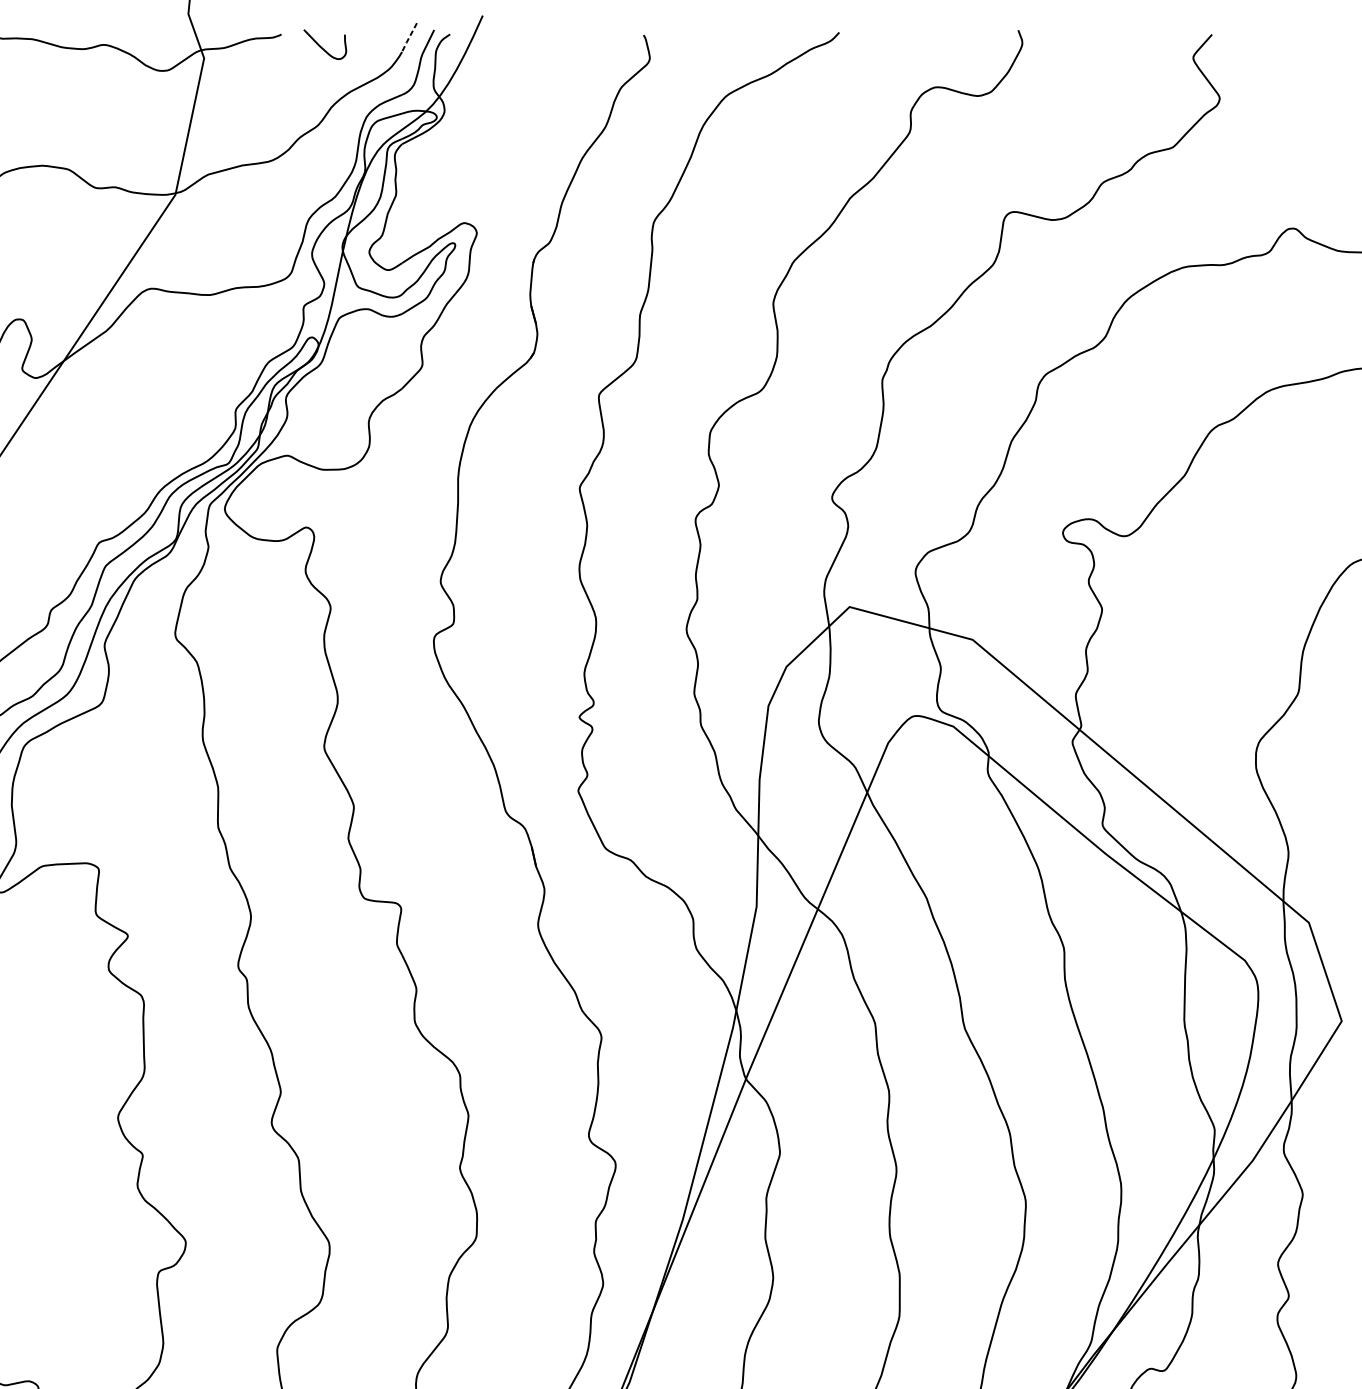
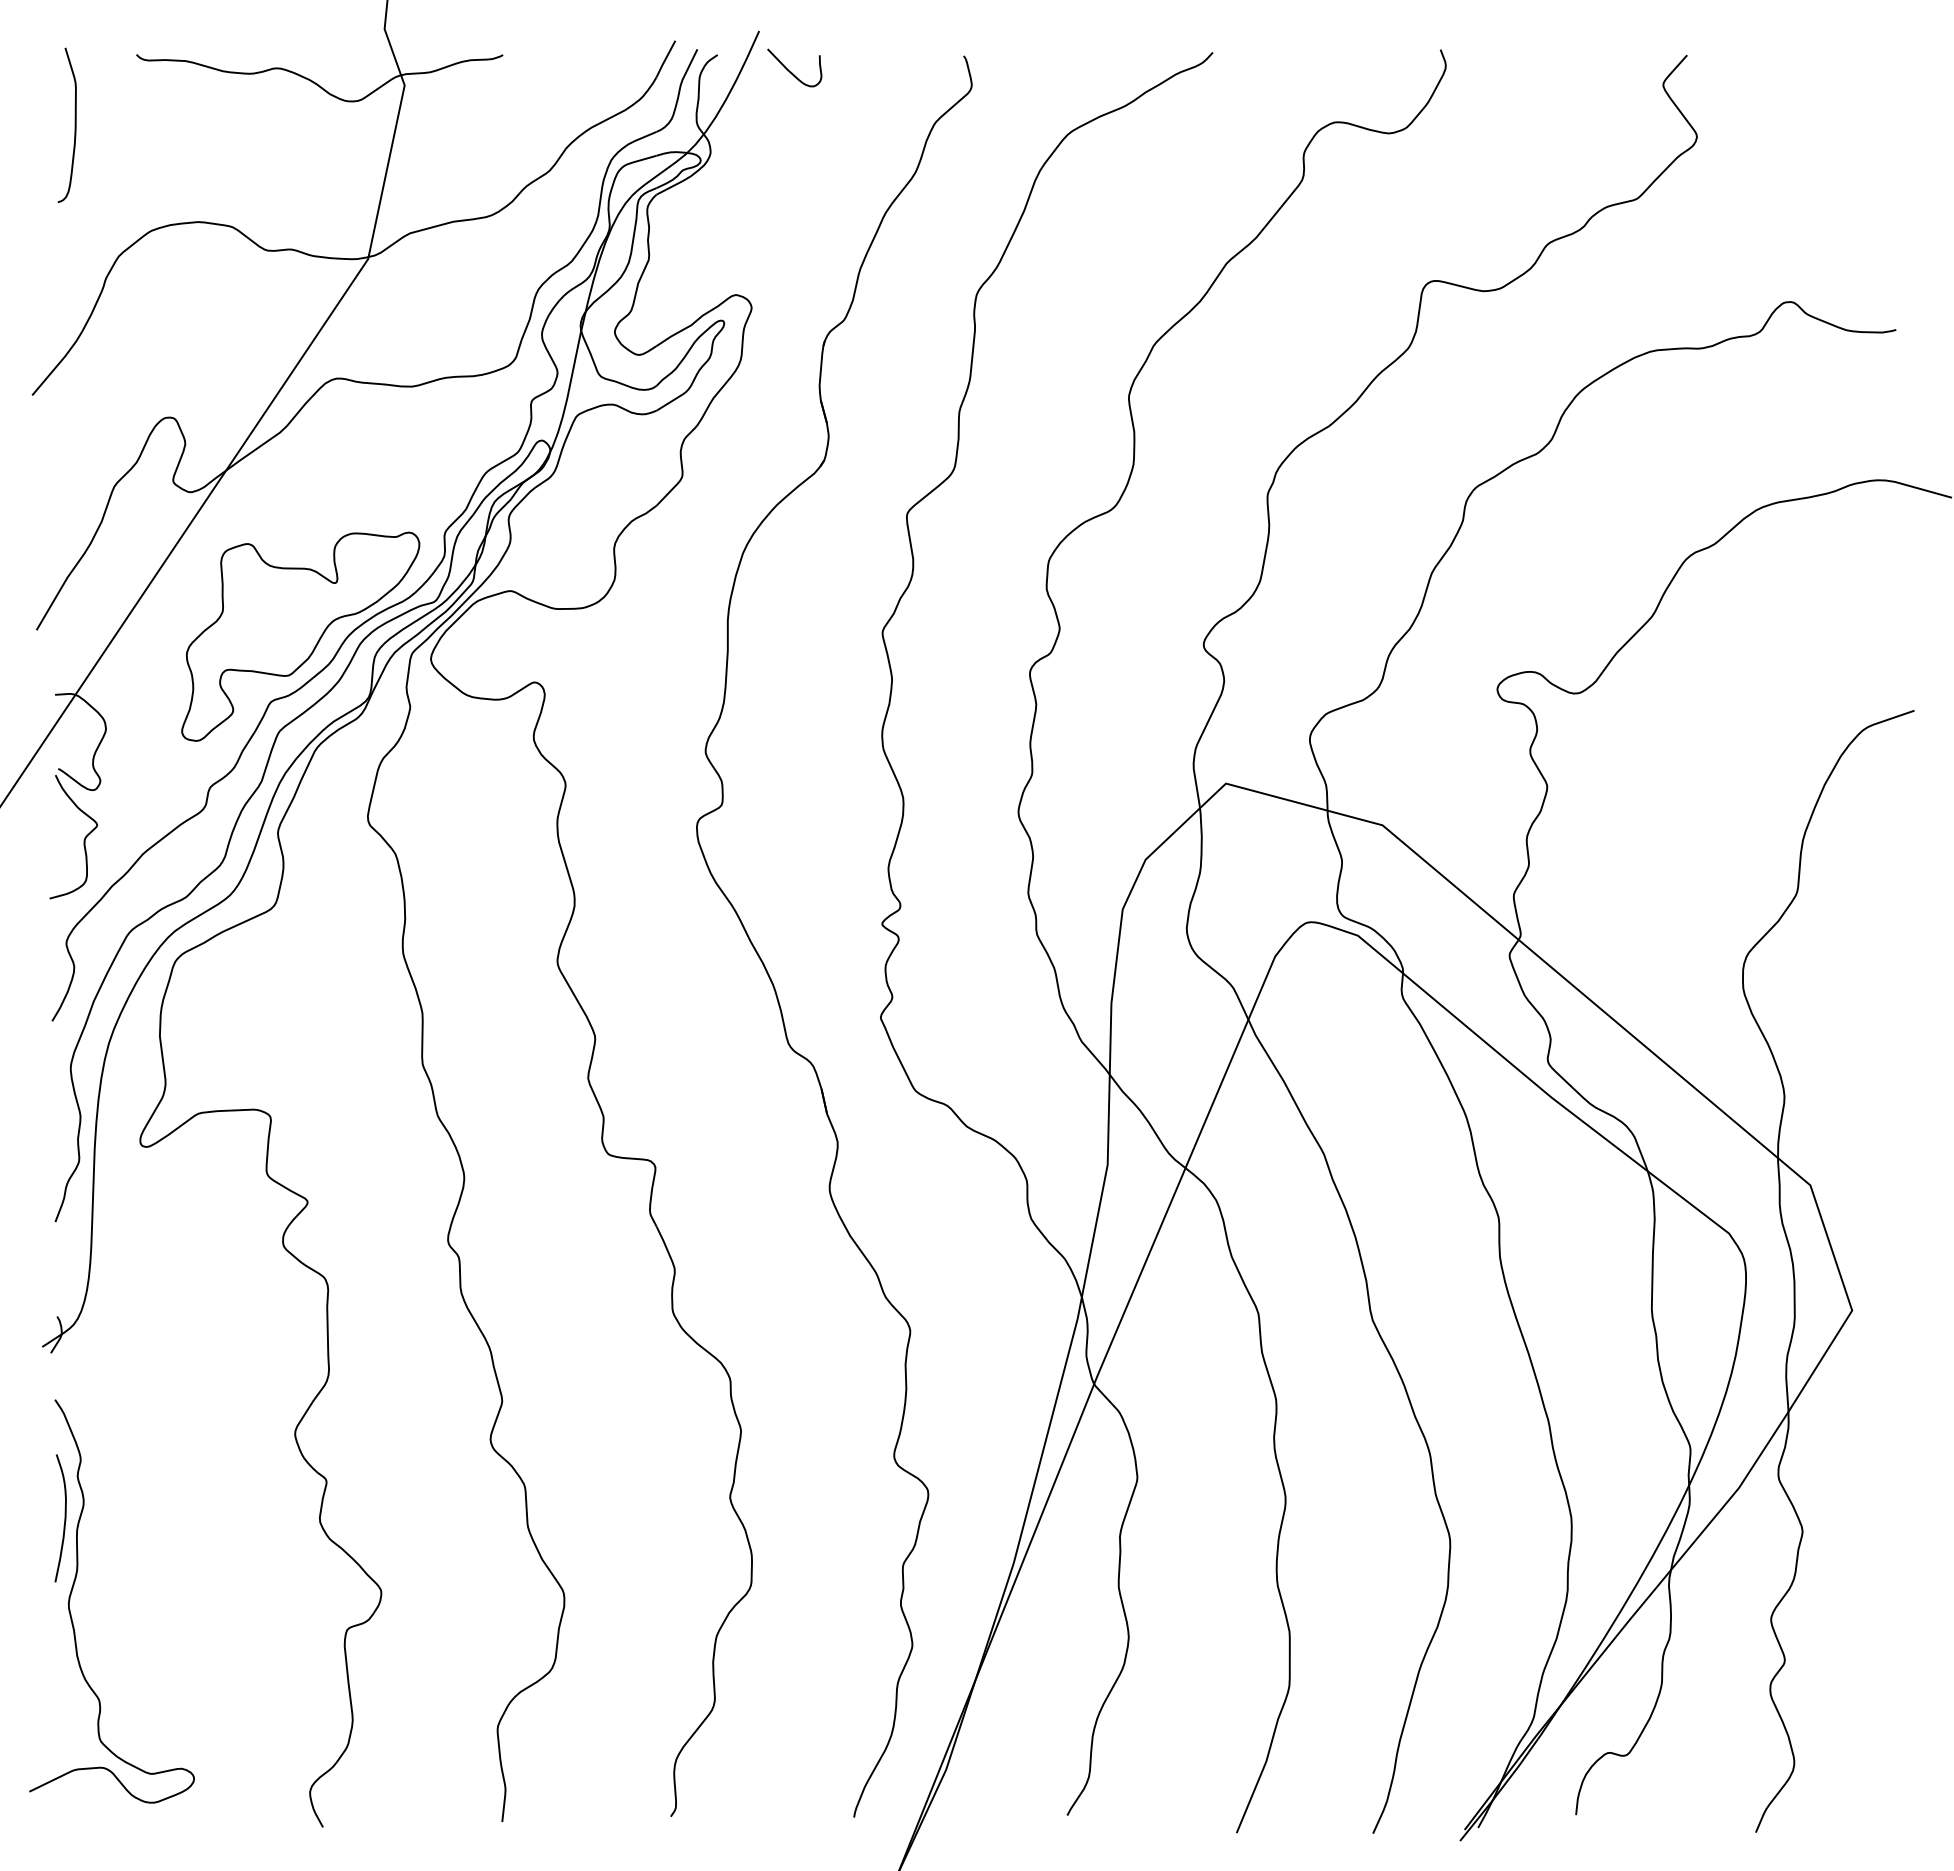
line: (409, 37) -> (665, 59), dashed -> solid
curve: (323, 48) -> (792, 72), moved
part: (122, 491) -> (300, 636), added

